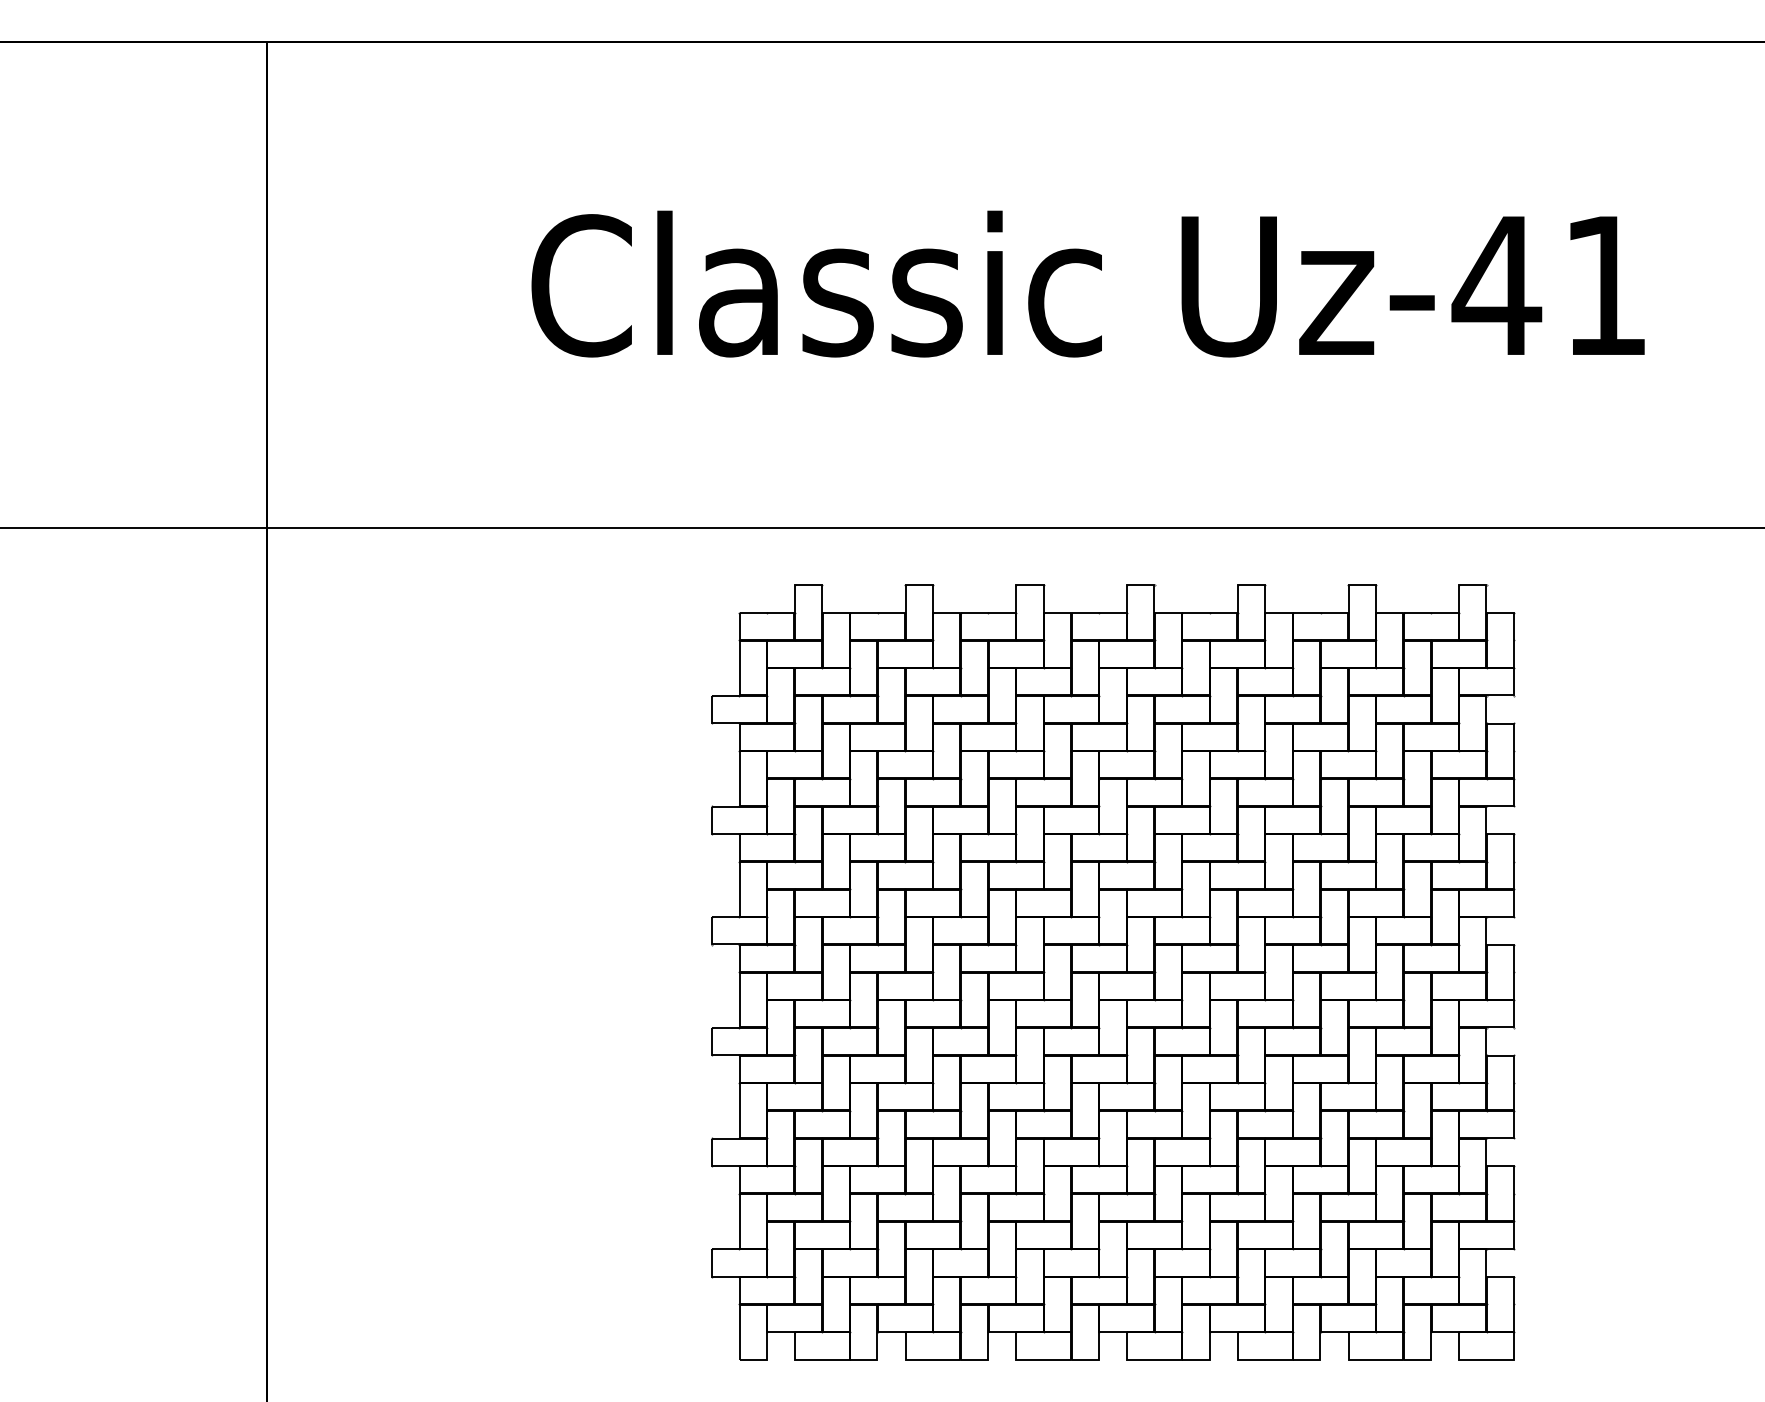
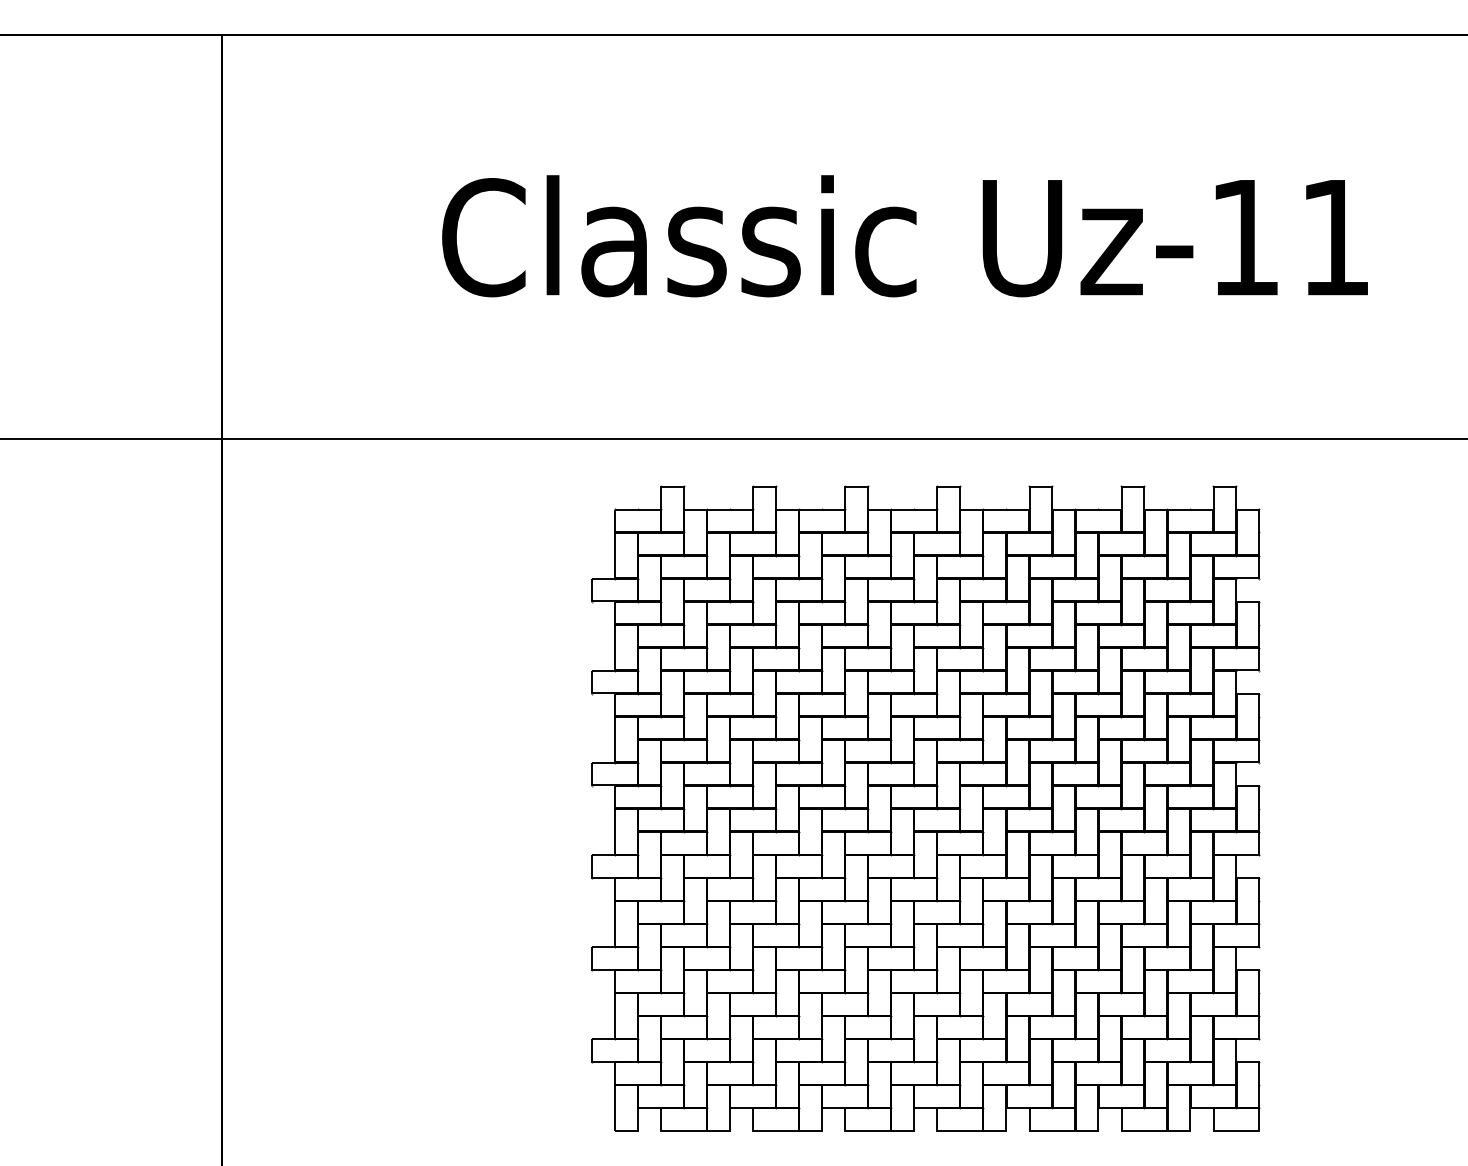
text: (1496, 285) -> (1244, 237), Uz-41 -> Uz-11

